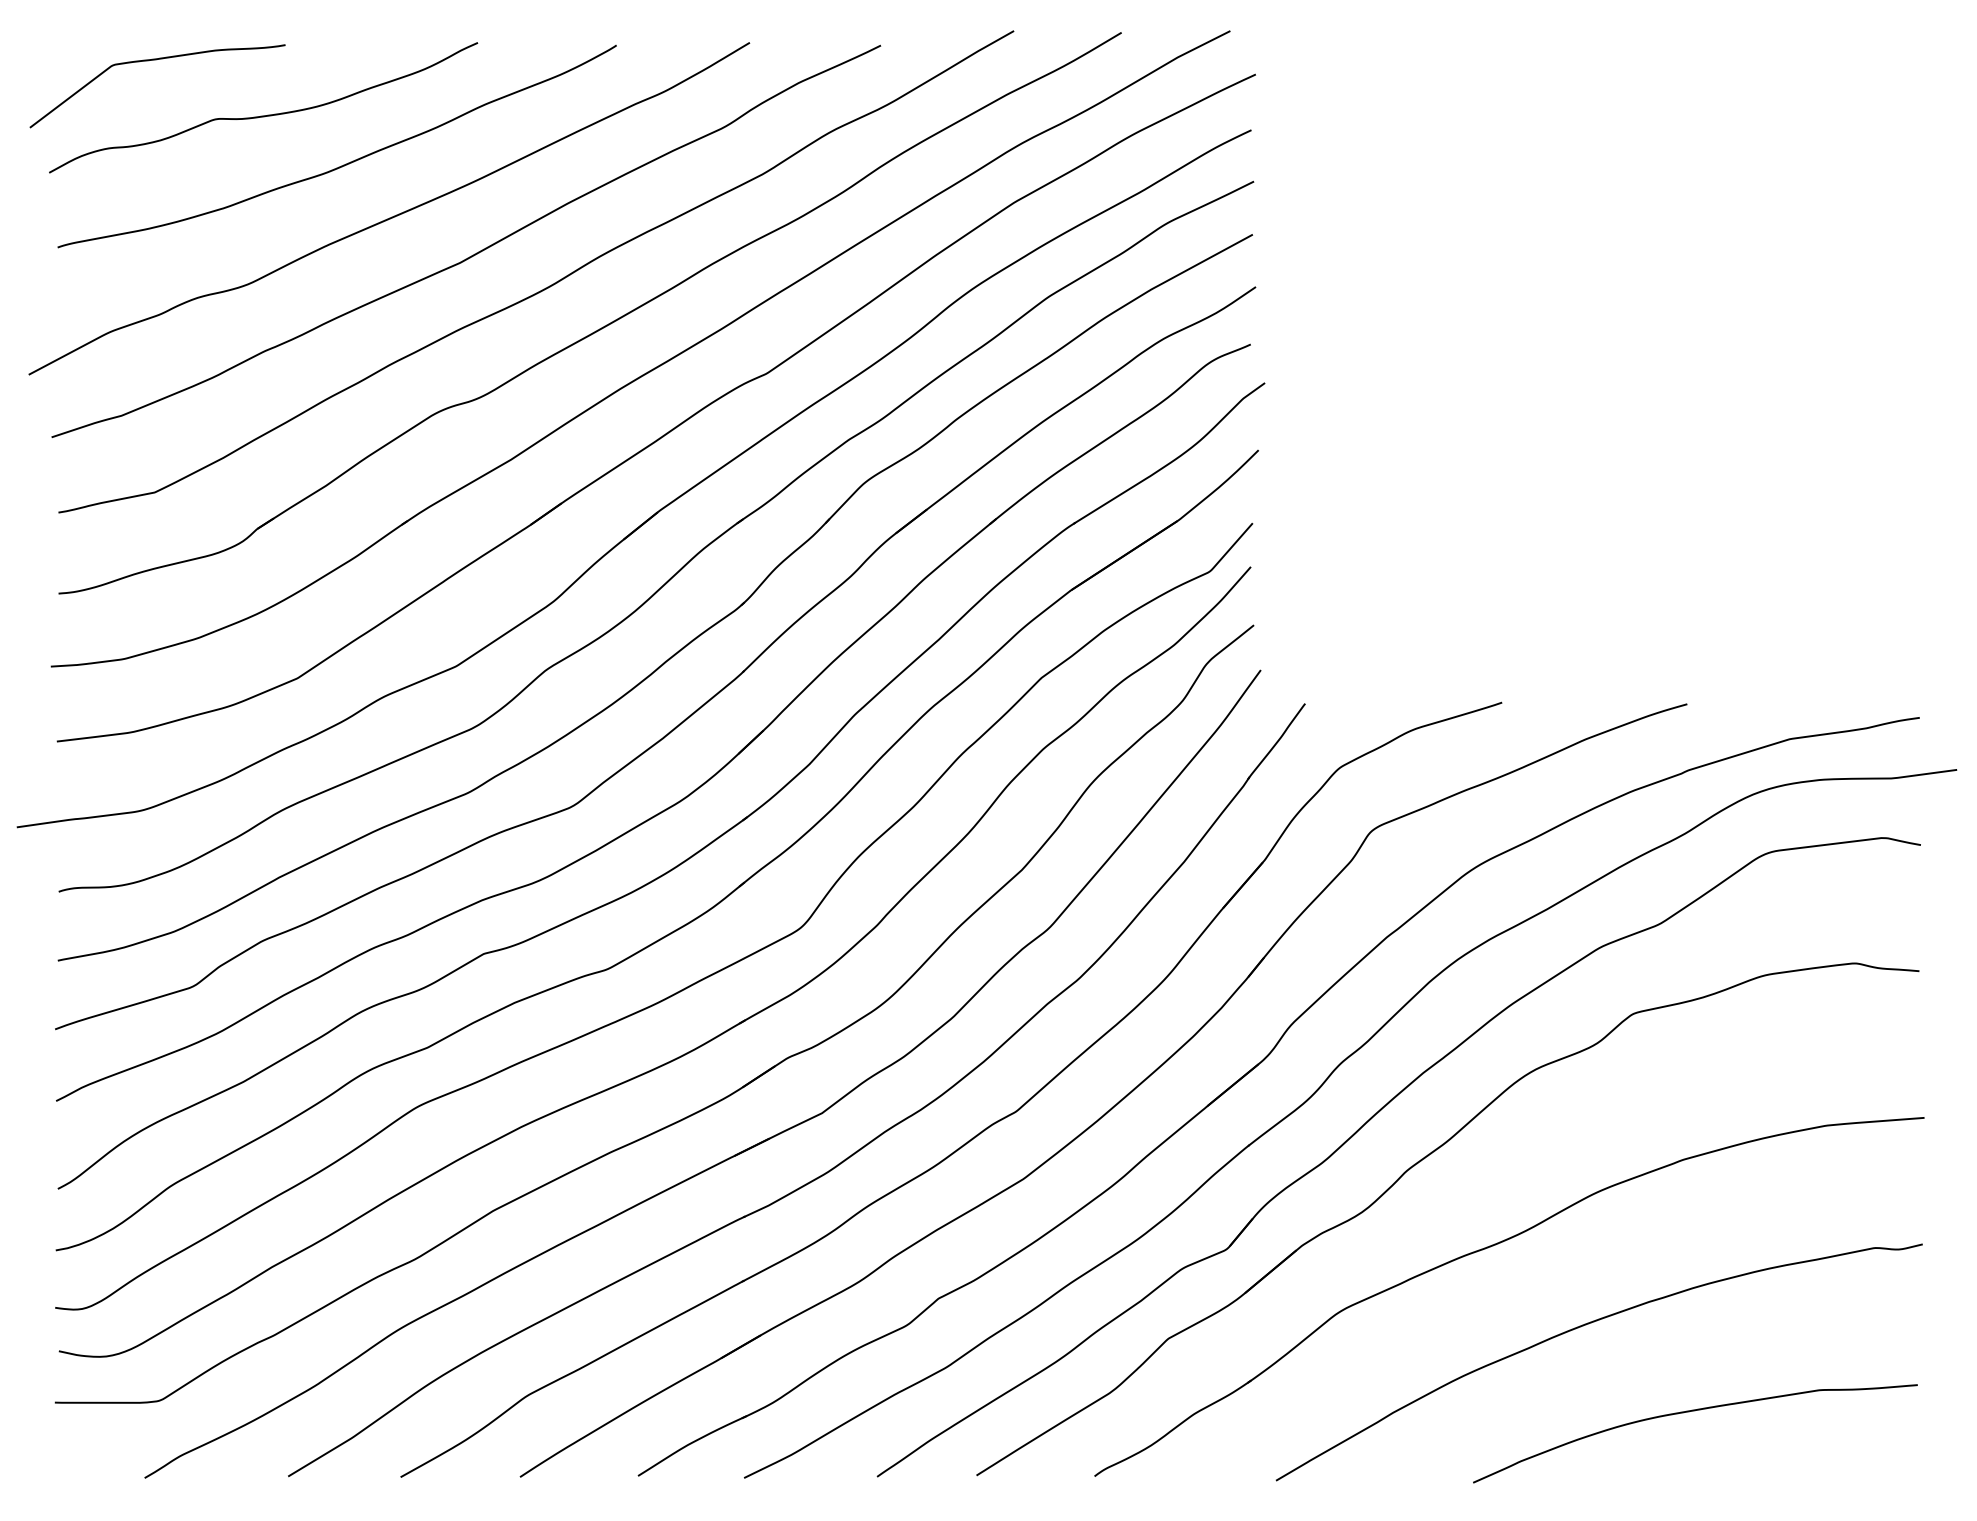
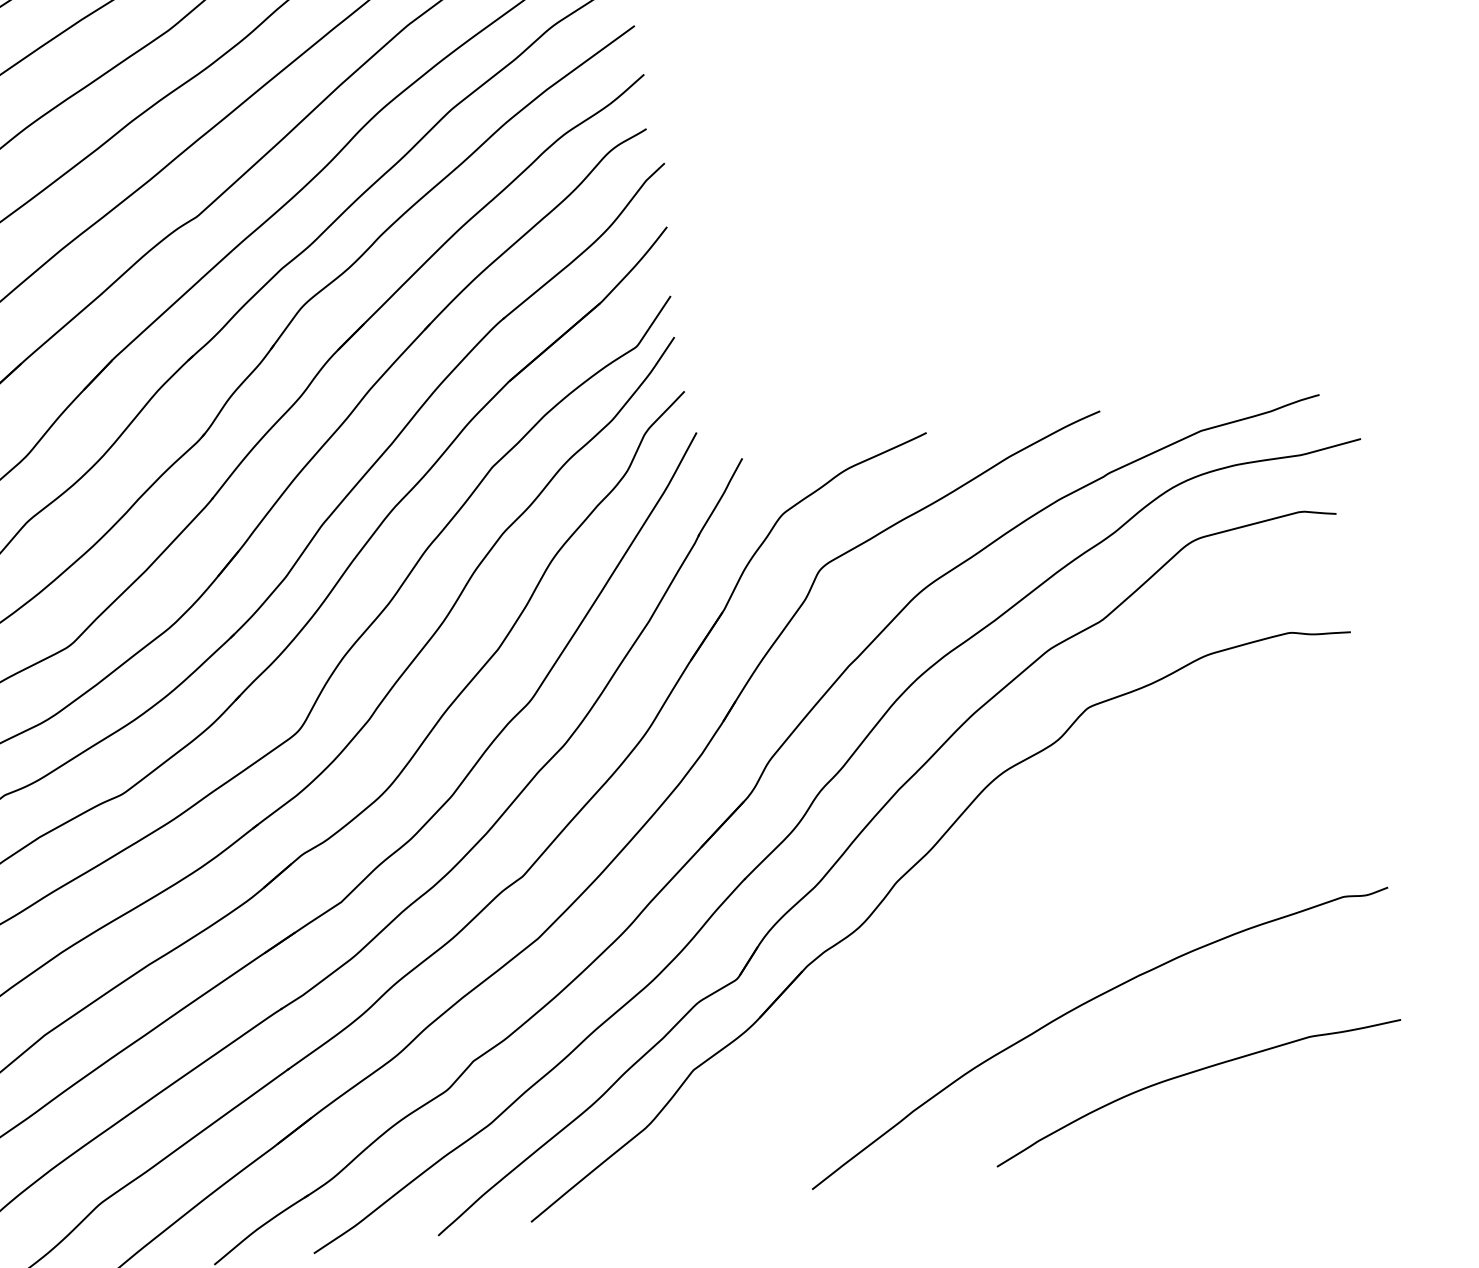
part: (1488, 1248) -> (982, 945), removed

